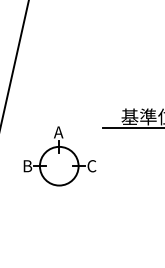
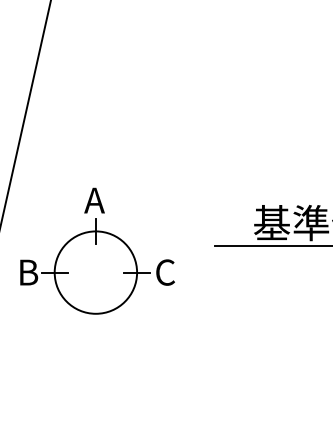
part: (59, 156) -> (96, 251), moved

